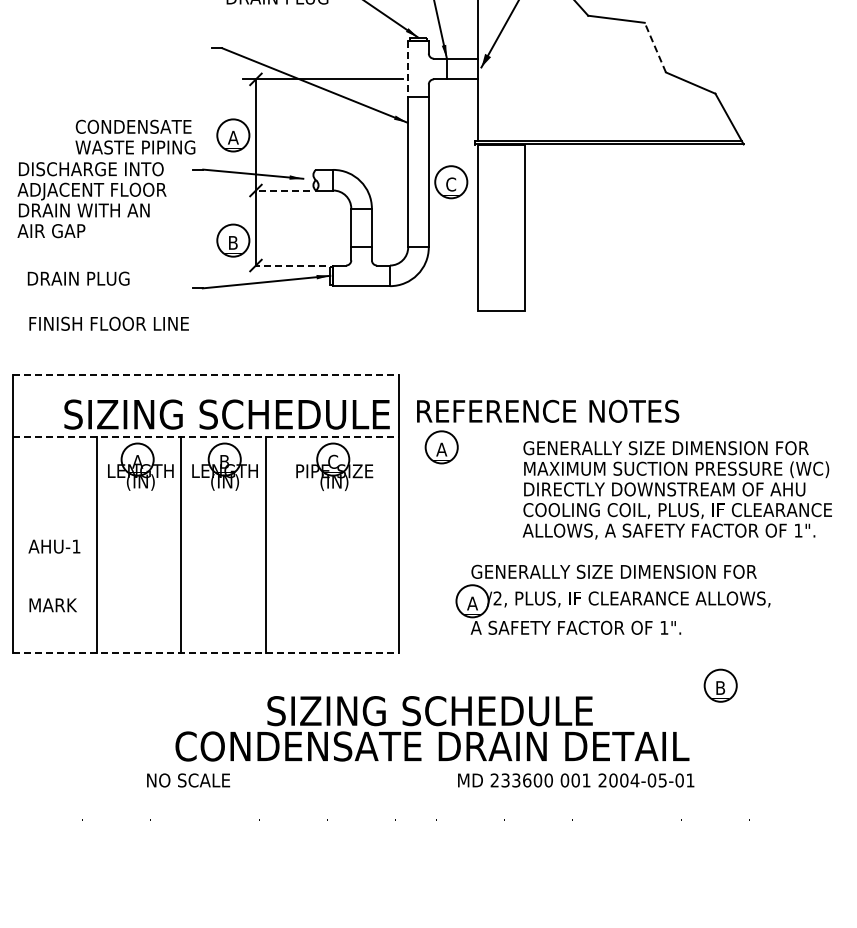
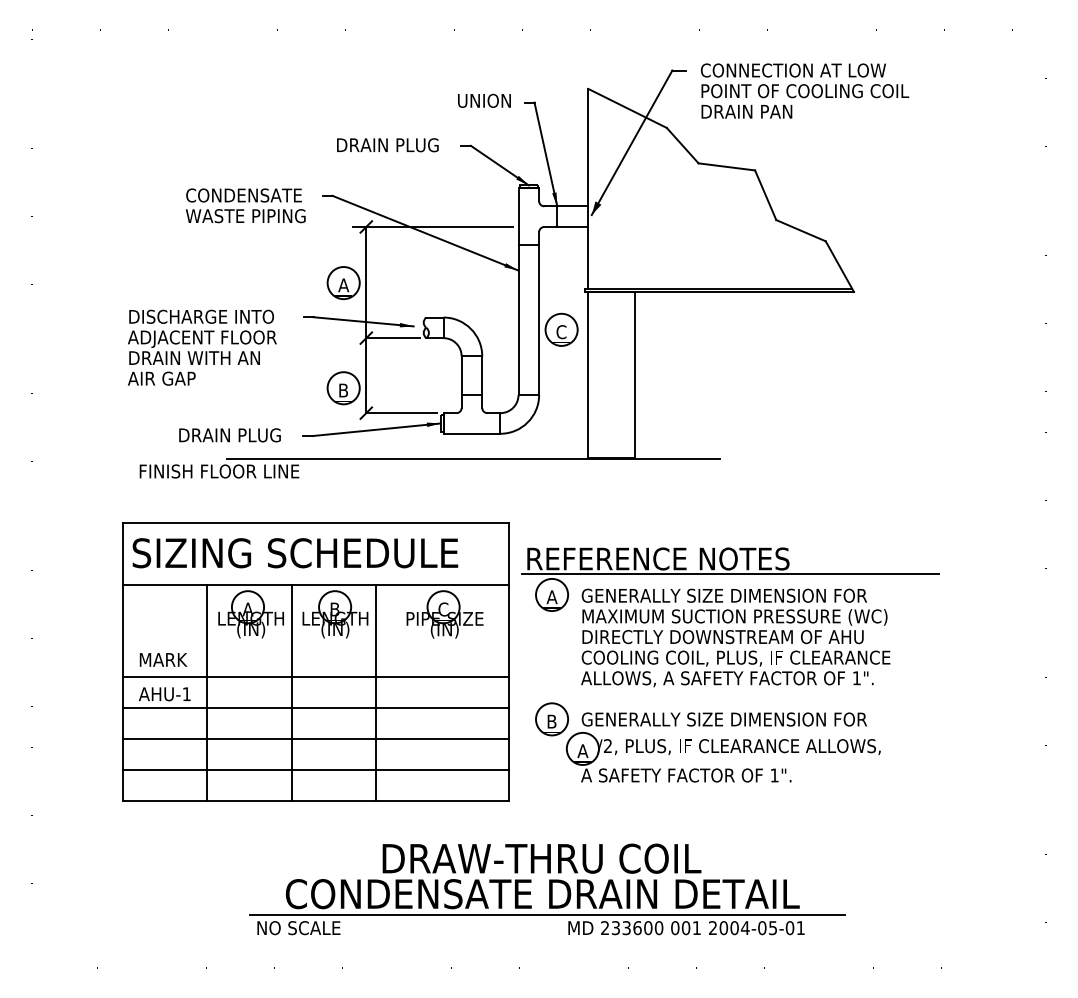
line: (655, 47) -> (765, 195), dashed -> solid
line: (408, 69) -> (518, 217), dashed -> solid
text: (135, 136) -> (245, 205), moved
line: (283, 190) -> (393, 338), dashed -> solid
line: (290, 265) -> (400, 413), dashed -> solid
text: (78, 278) -> (229, 435), moved
line: (363, 310) -> (473, 458), added
line: (206, 374) -> (316, 522), dashed -> solid
text: (227, 414) -> (295, 553), moved
line: (620, 425) -> (730, 573), added
line: (206, 436) -> (316, 584), dashed -> solid
text: (677, 489) -> (735, 637), moved
line: (205, 529) -> (315, 677), added
line: (205, 560) -> (315, 708), added
line: (205, 591) -> (315, 739), added
text: (53, 604) -> (163, 659), moved
line: (205, 622) -> (315, 770), added
line: (206, 653) -> (316, 801), dashed -> solid
part: (720, 685) -> (551, 719), moved
text: (430, 710) -> (540, 858), SIZING SCHEDULE -> DRAW-THRU COIL
line: (437, 767) -> (547, 915), added

